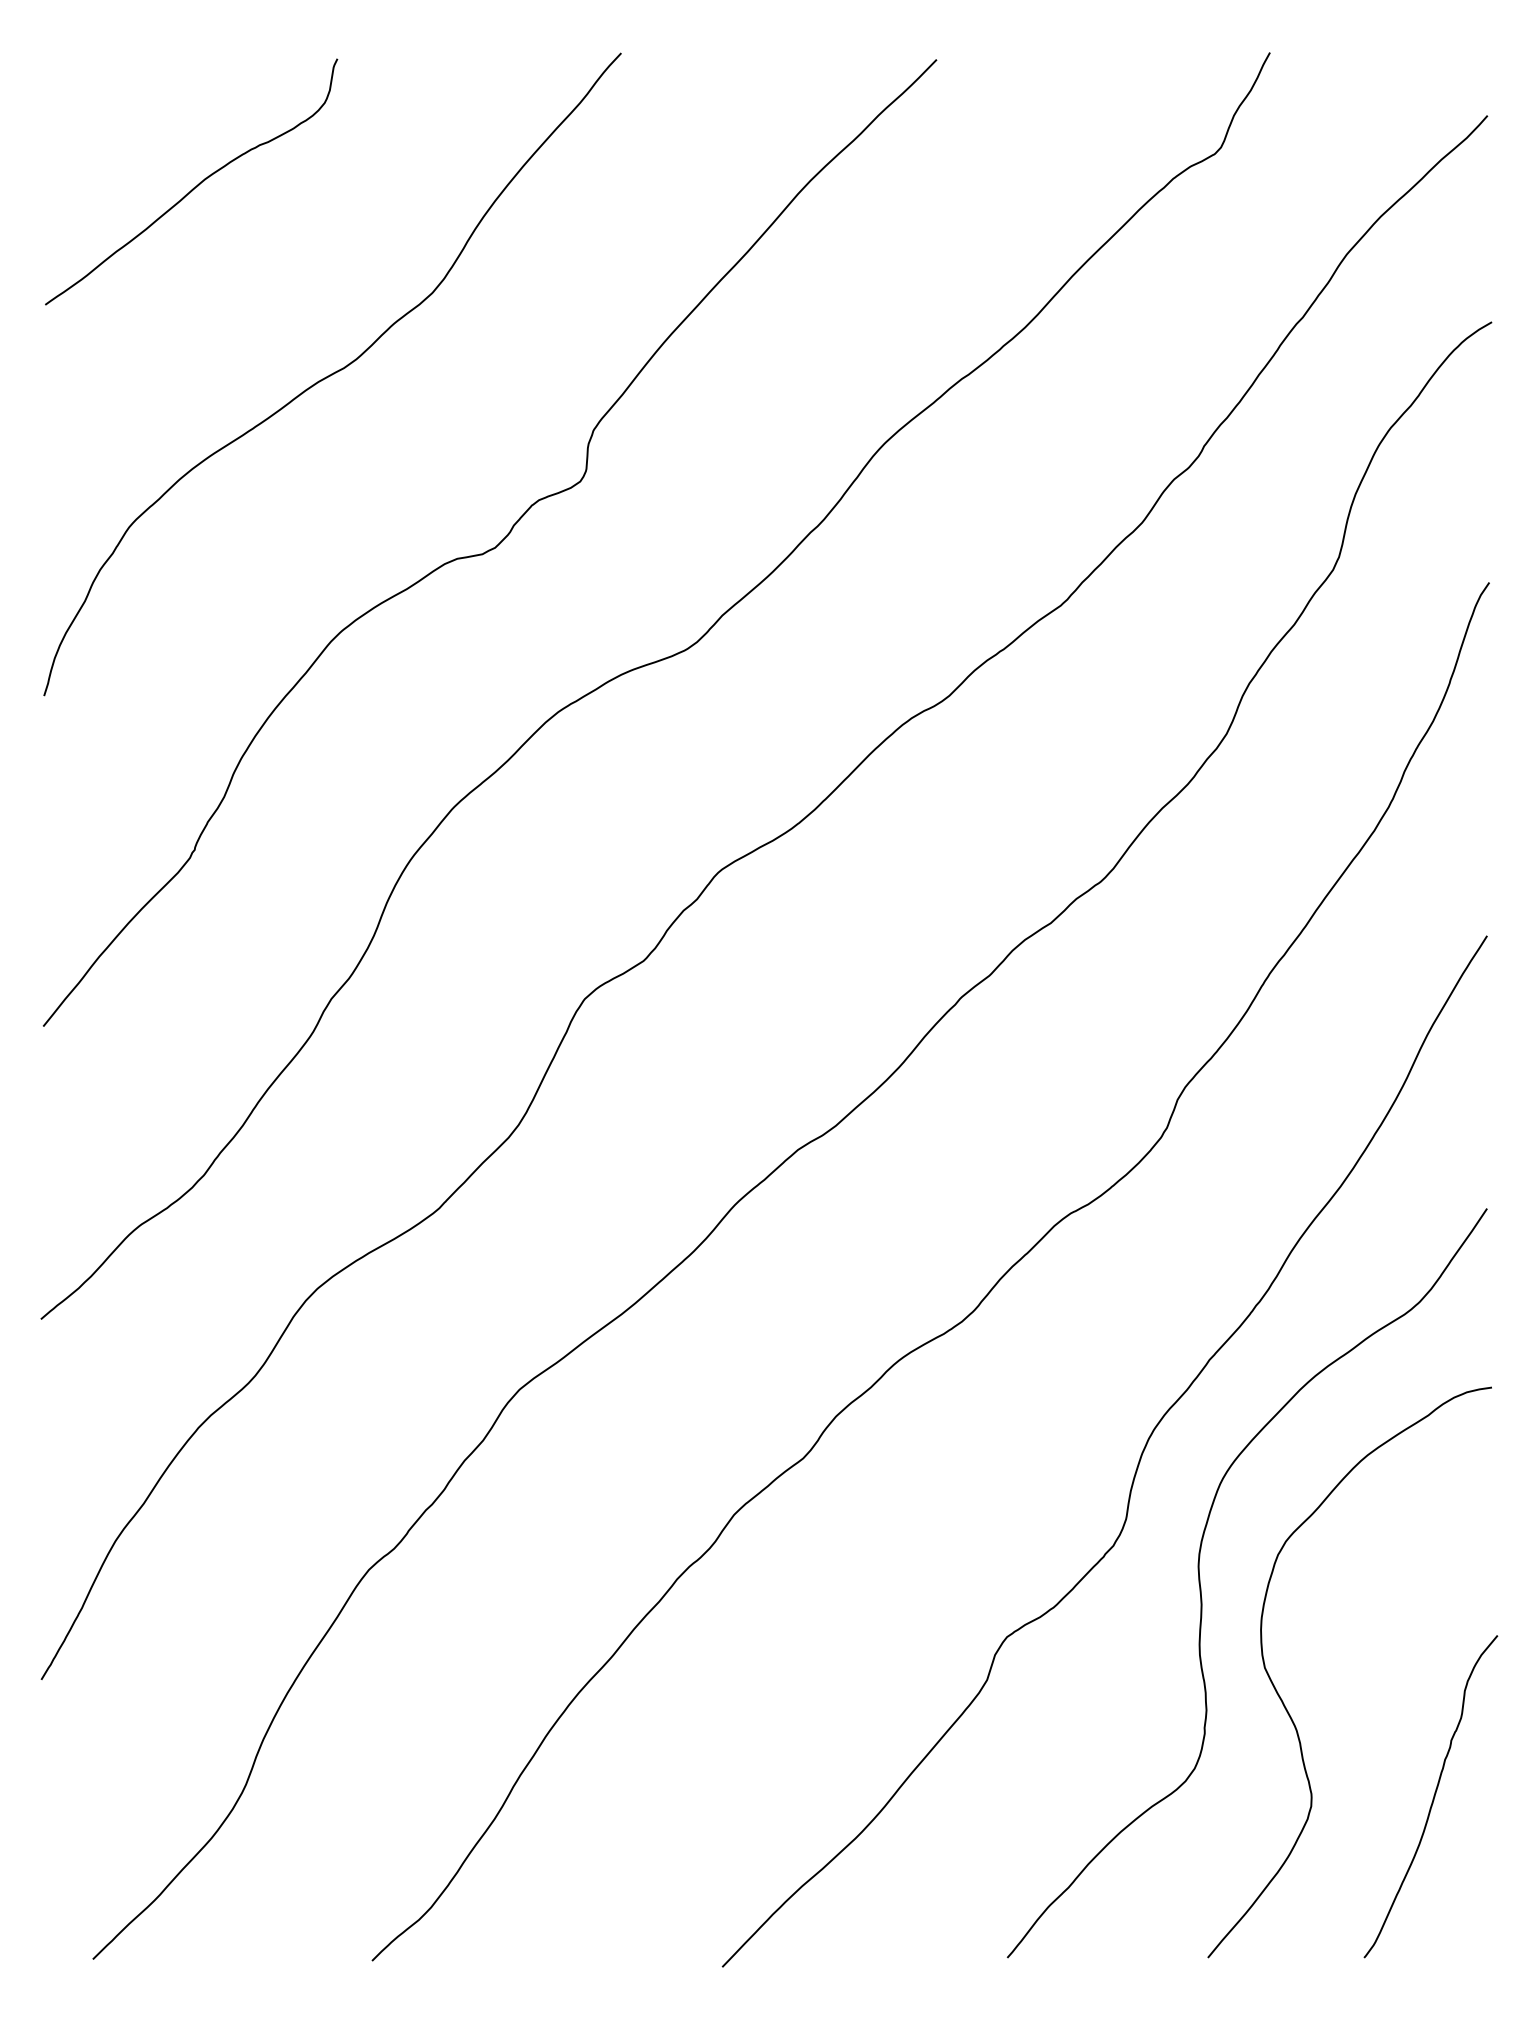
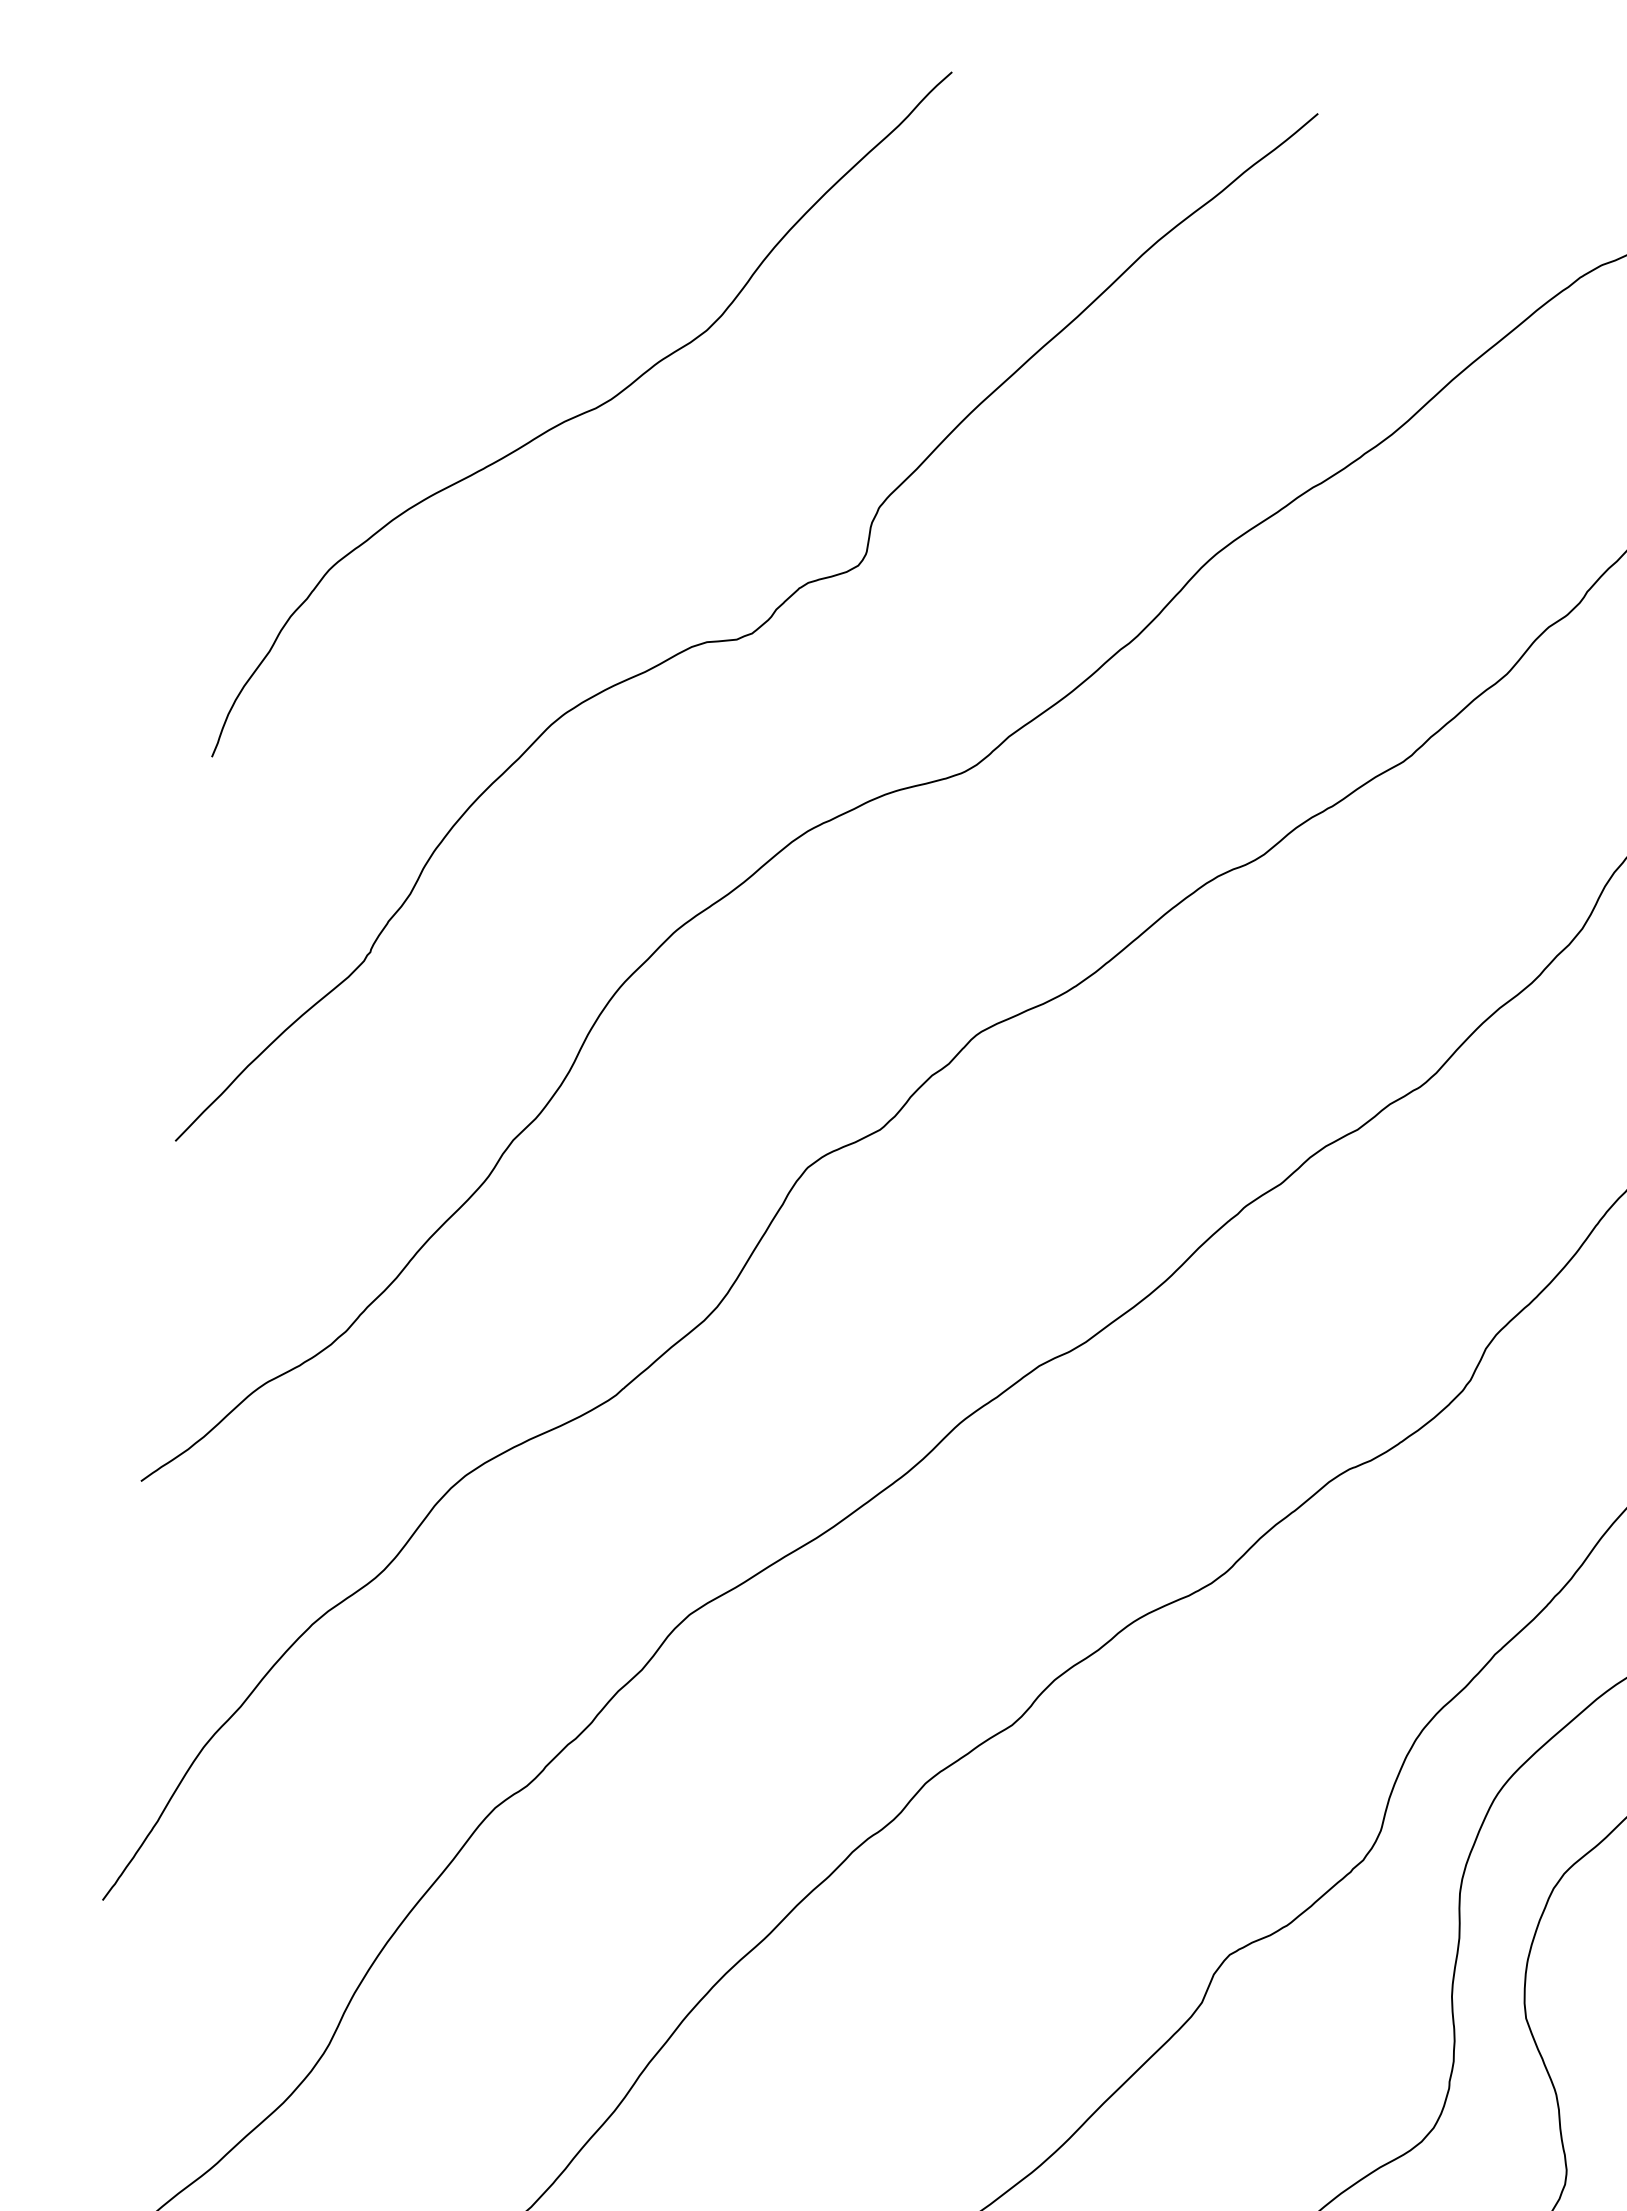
curve: (193, 187) -> (440, 182), removed

